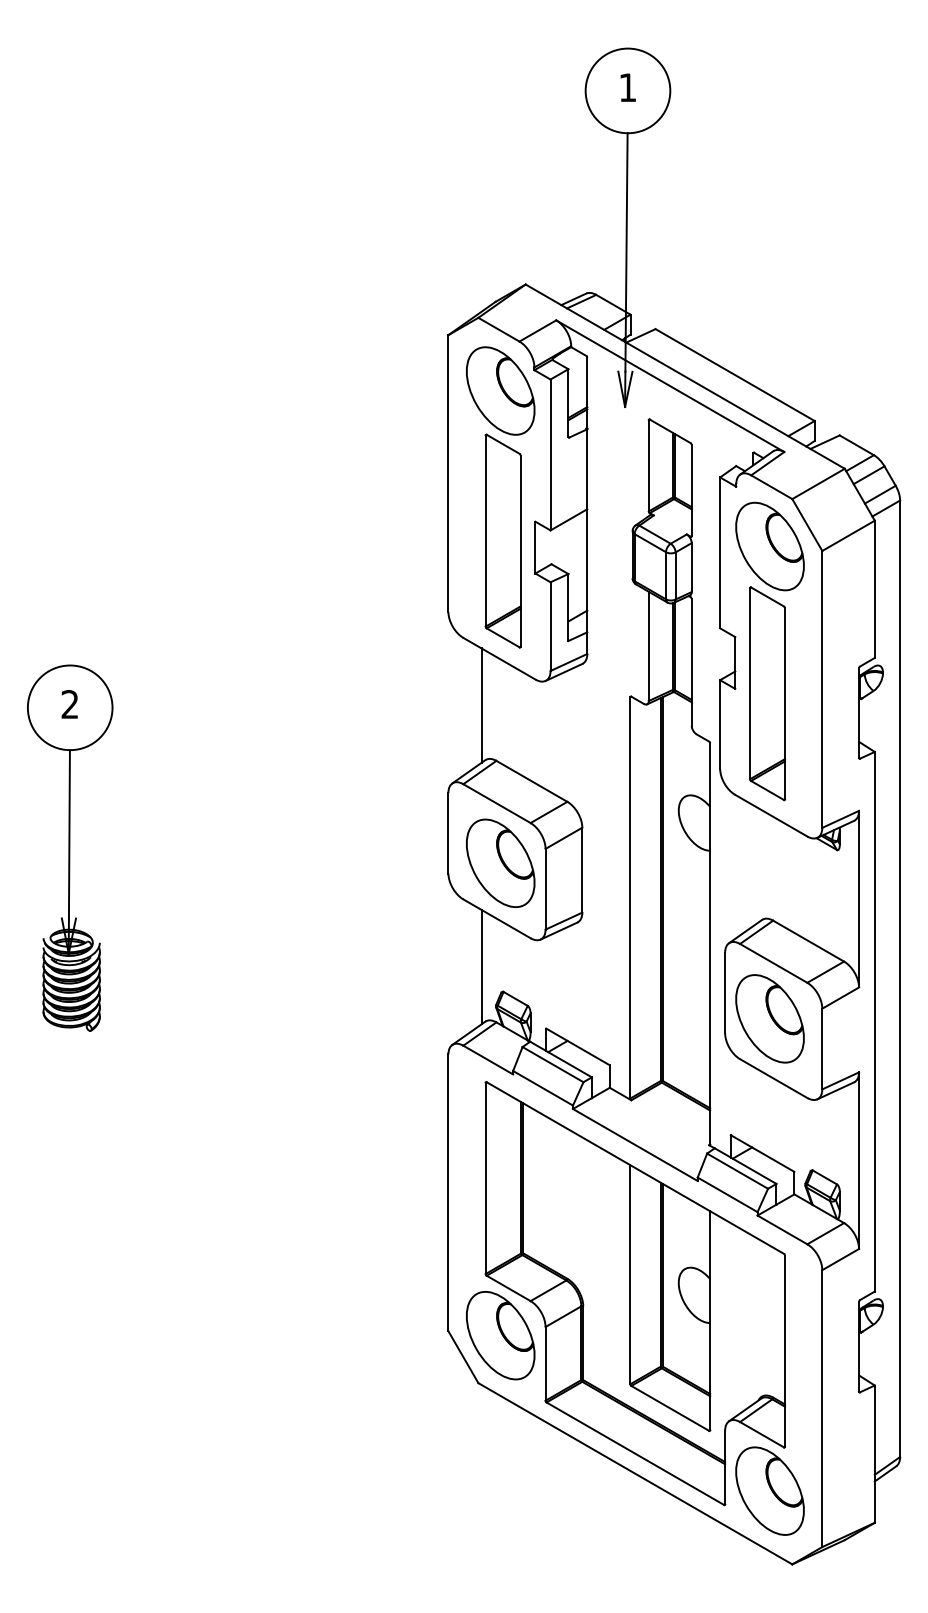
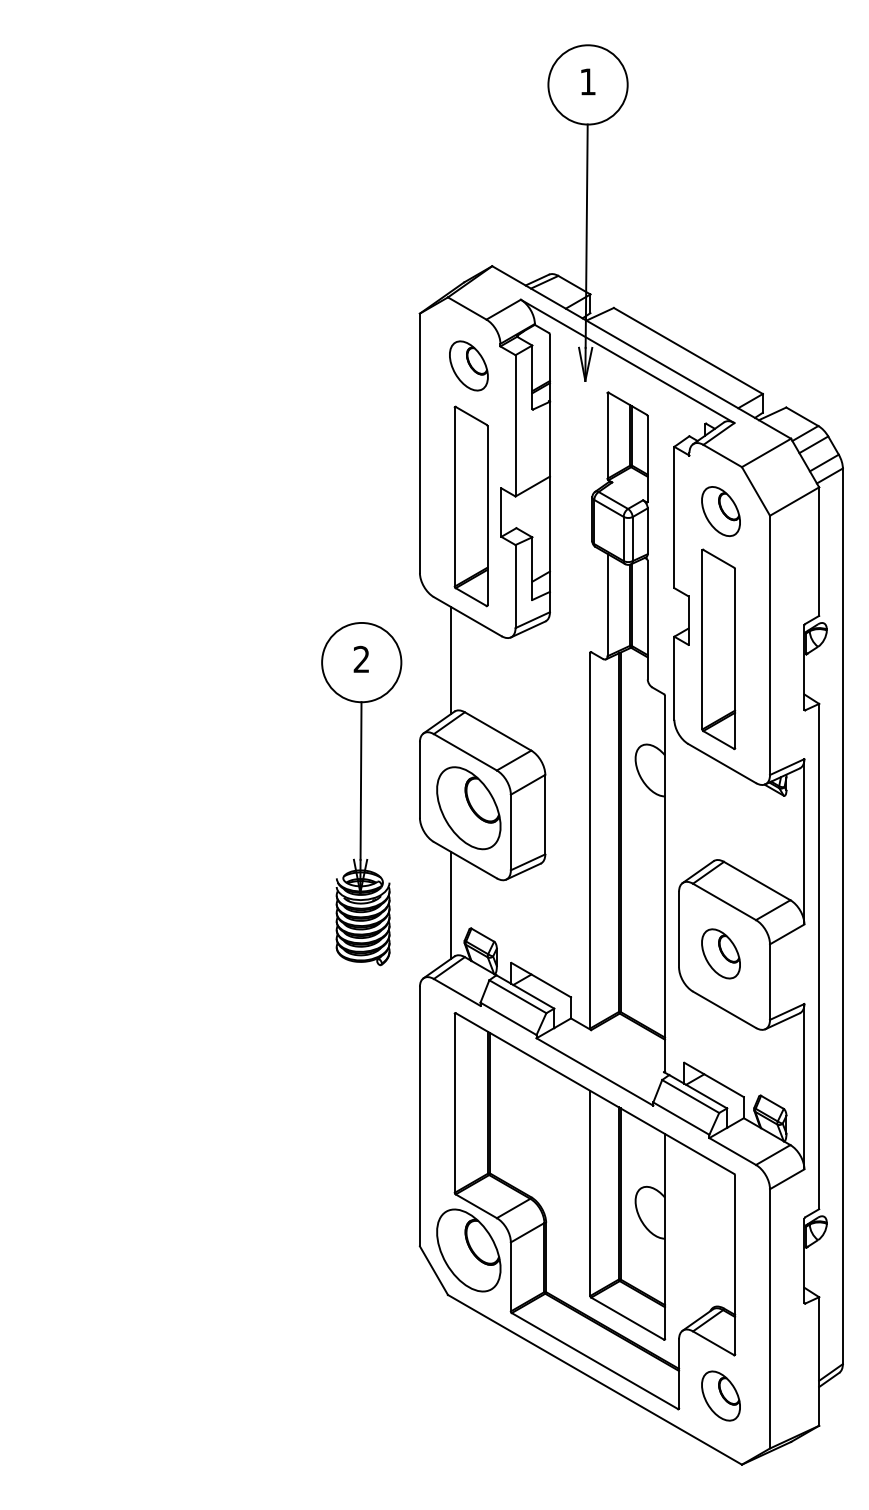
part: (500, 390) -> (468, 365), size x0.6
part: (769, 546) -> (720, 511), size x0.6
part: (69, 848) -> (361, 794), moved
part: (769, 1018) -> (720, 953), size x0.6
part: (769, 1490) -> (720, 1395), size x0.6

